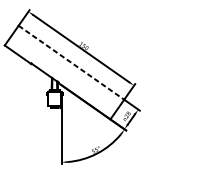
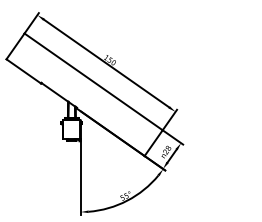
line: (72, 63) -> (94, 82), dashed -> solid

